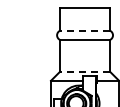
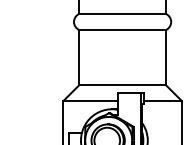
line: (85, 30) -> (123, 13), dashed -> solid
line: (85, 71) -> (123, 84), dashed -> solid

